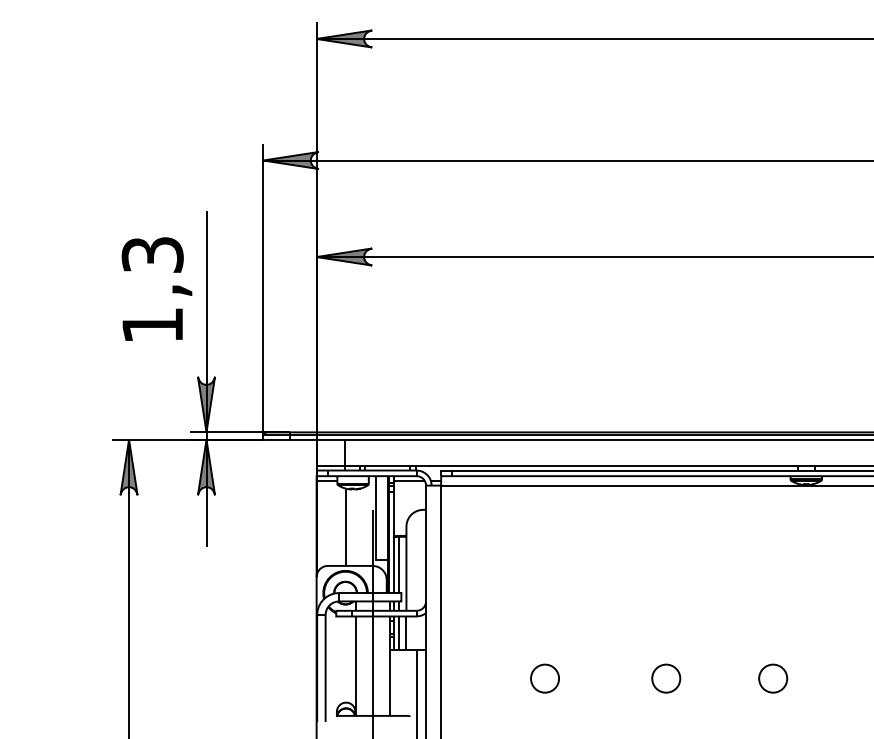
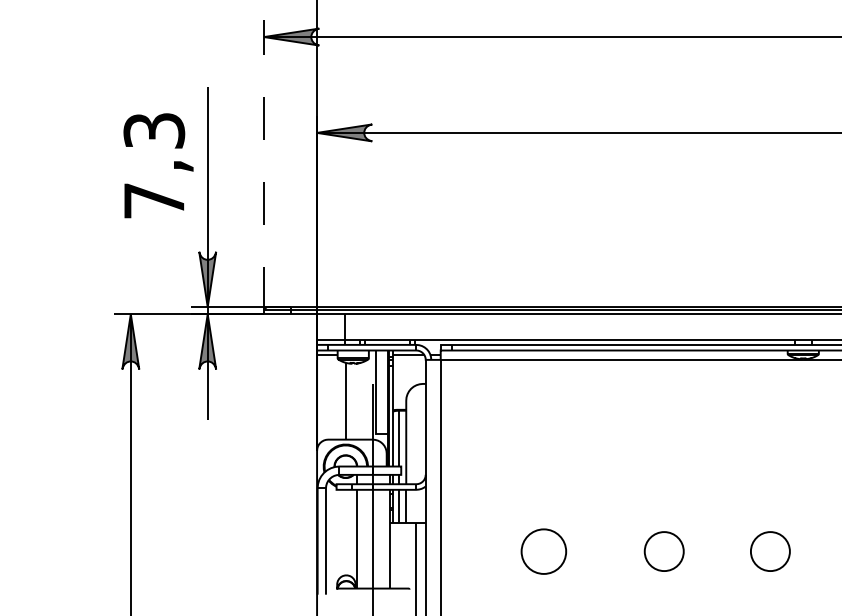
line: (263, 289) -> (264, 165), solid -> dashed
text: (152, 325) -> (154, 200), 1,3 -> 7,3
circle: (544, 678) -> (543, 551), size x1.6
circle: (666, 678) -> (664, 551), size x1.4
circle: (773, 678) -> (770, 551), size x1.4

